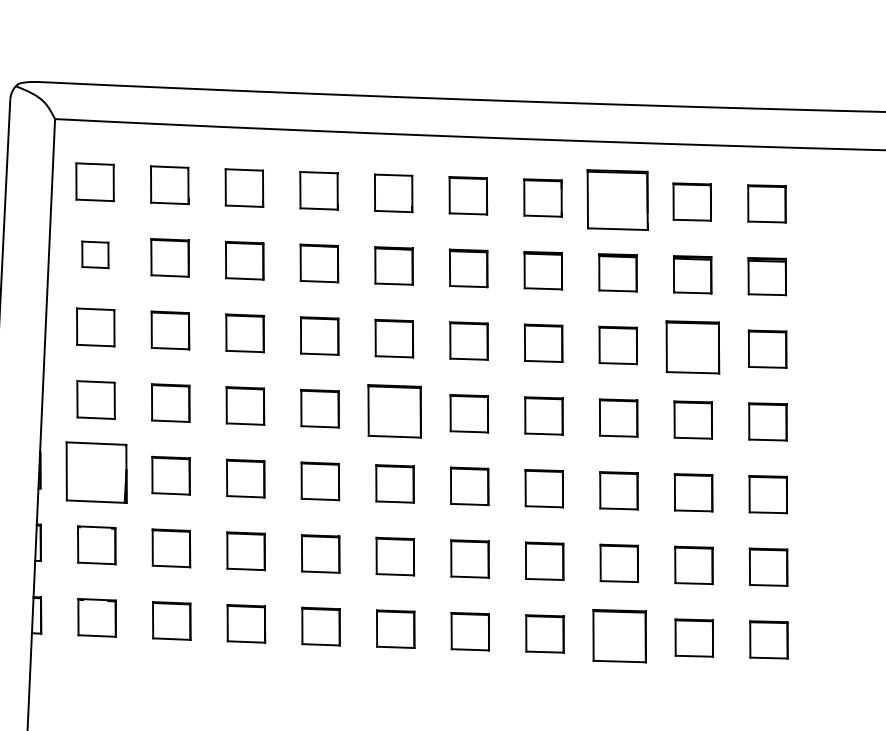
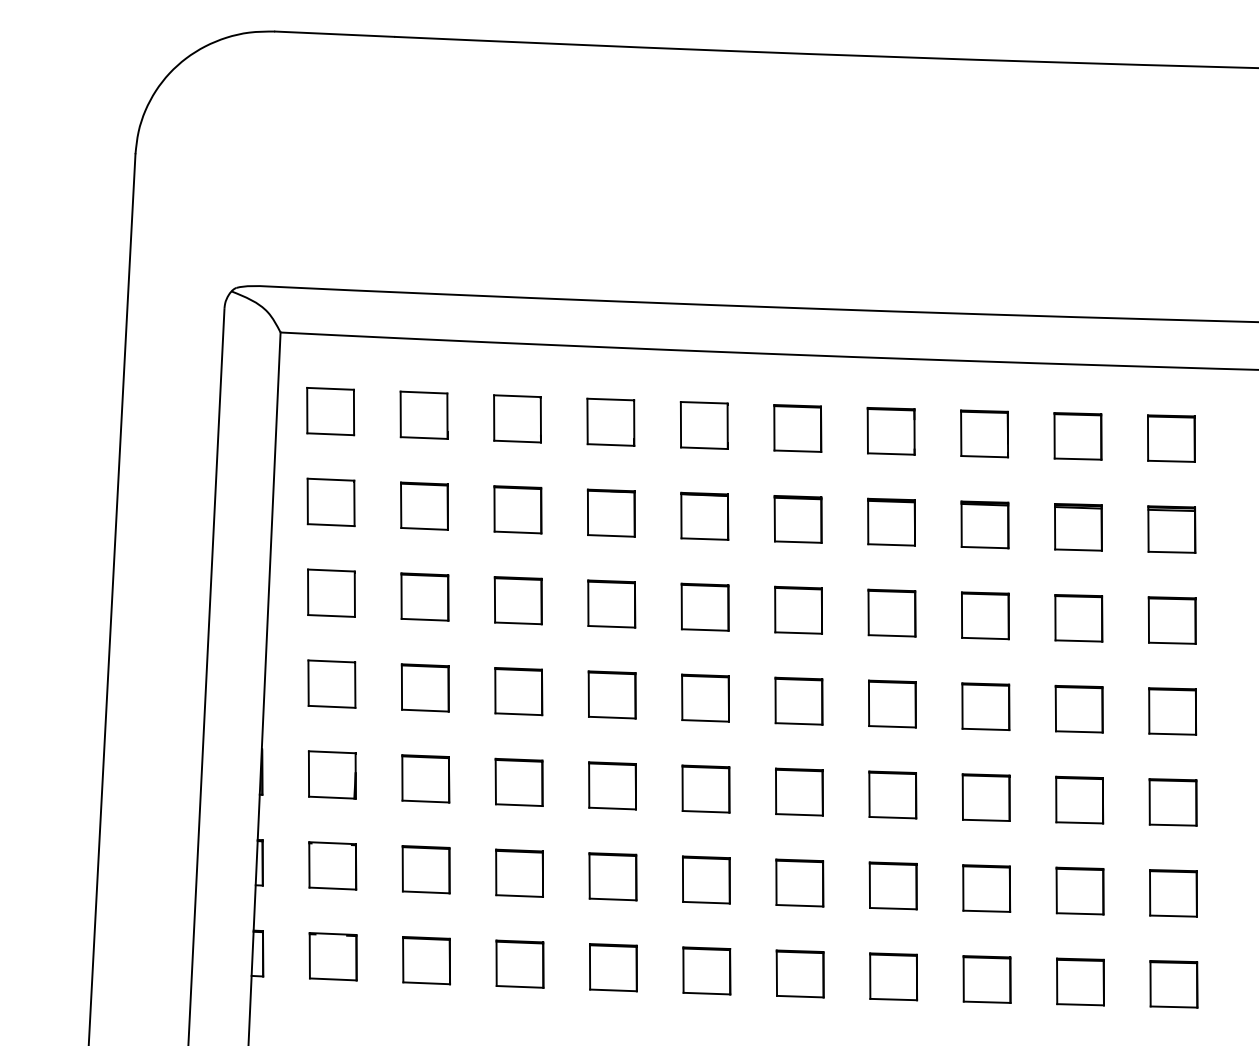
part: (617, 199) -> (984, 433), size x0.62
part: (94, 254) -> (330, 502), size x1.43
part: (692, 347) -> (1078, 618), size x0.71
part: (394, 410) -> (705, 697), size x0.71
part: (95, 472) -> (331, 774), size x0.62
part: (619, 636) -> (986, 979), size x0.71

